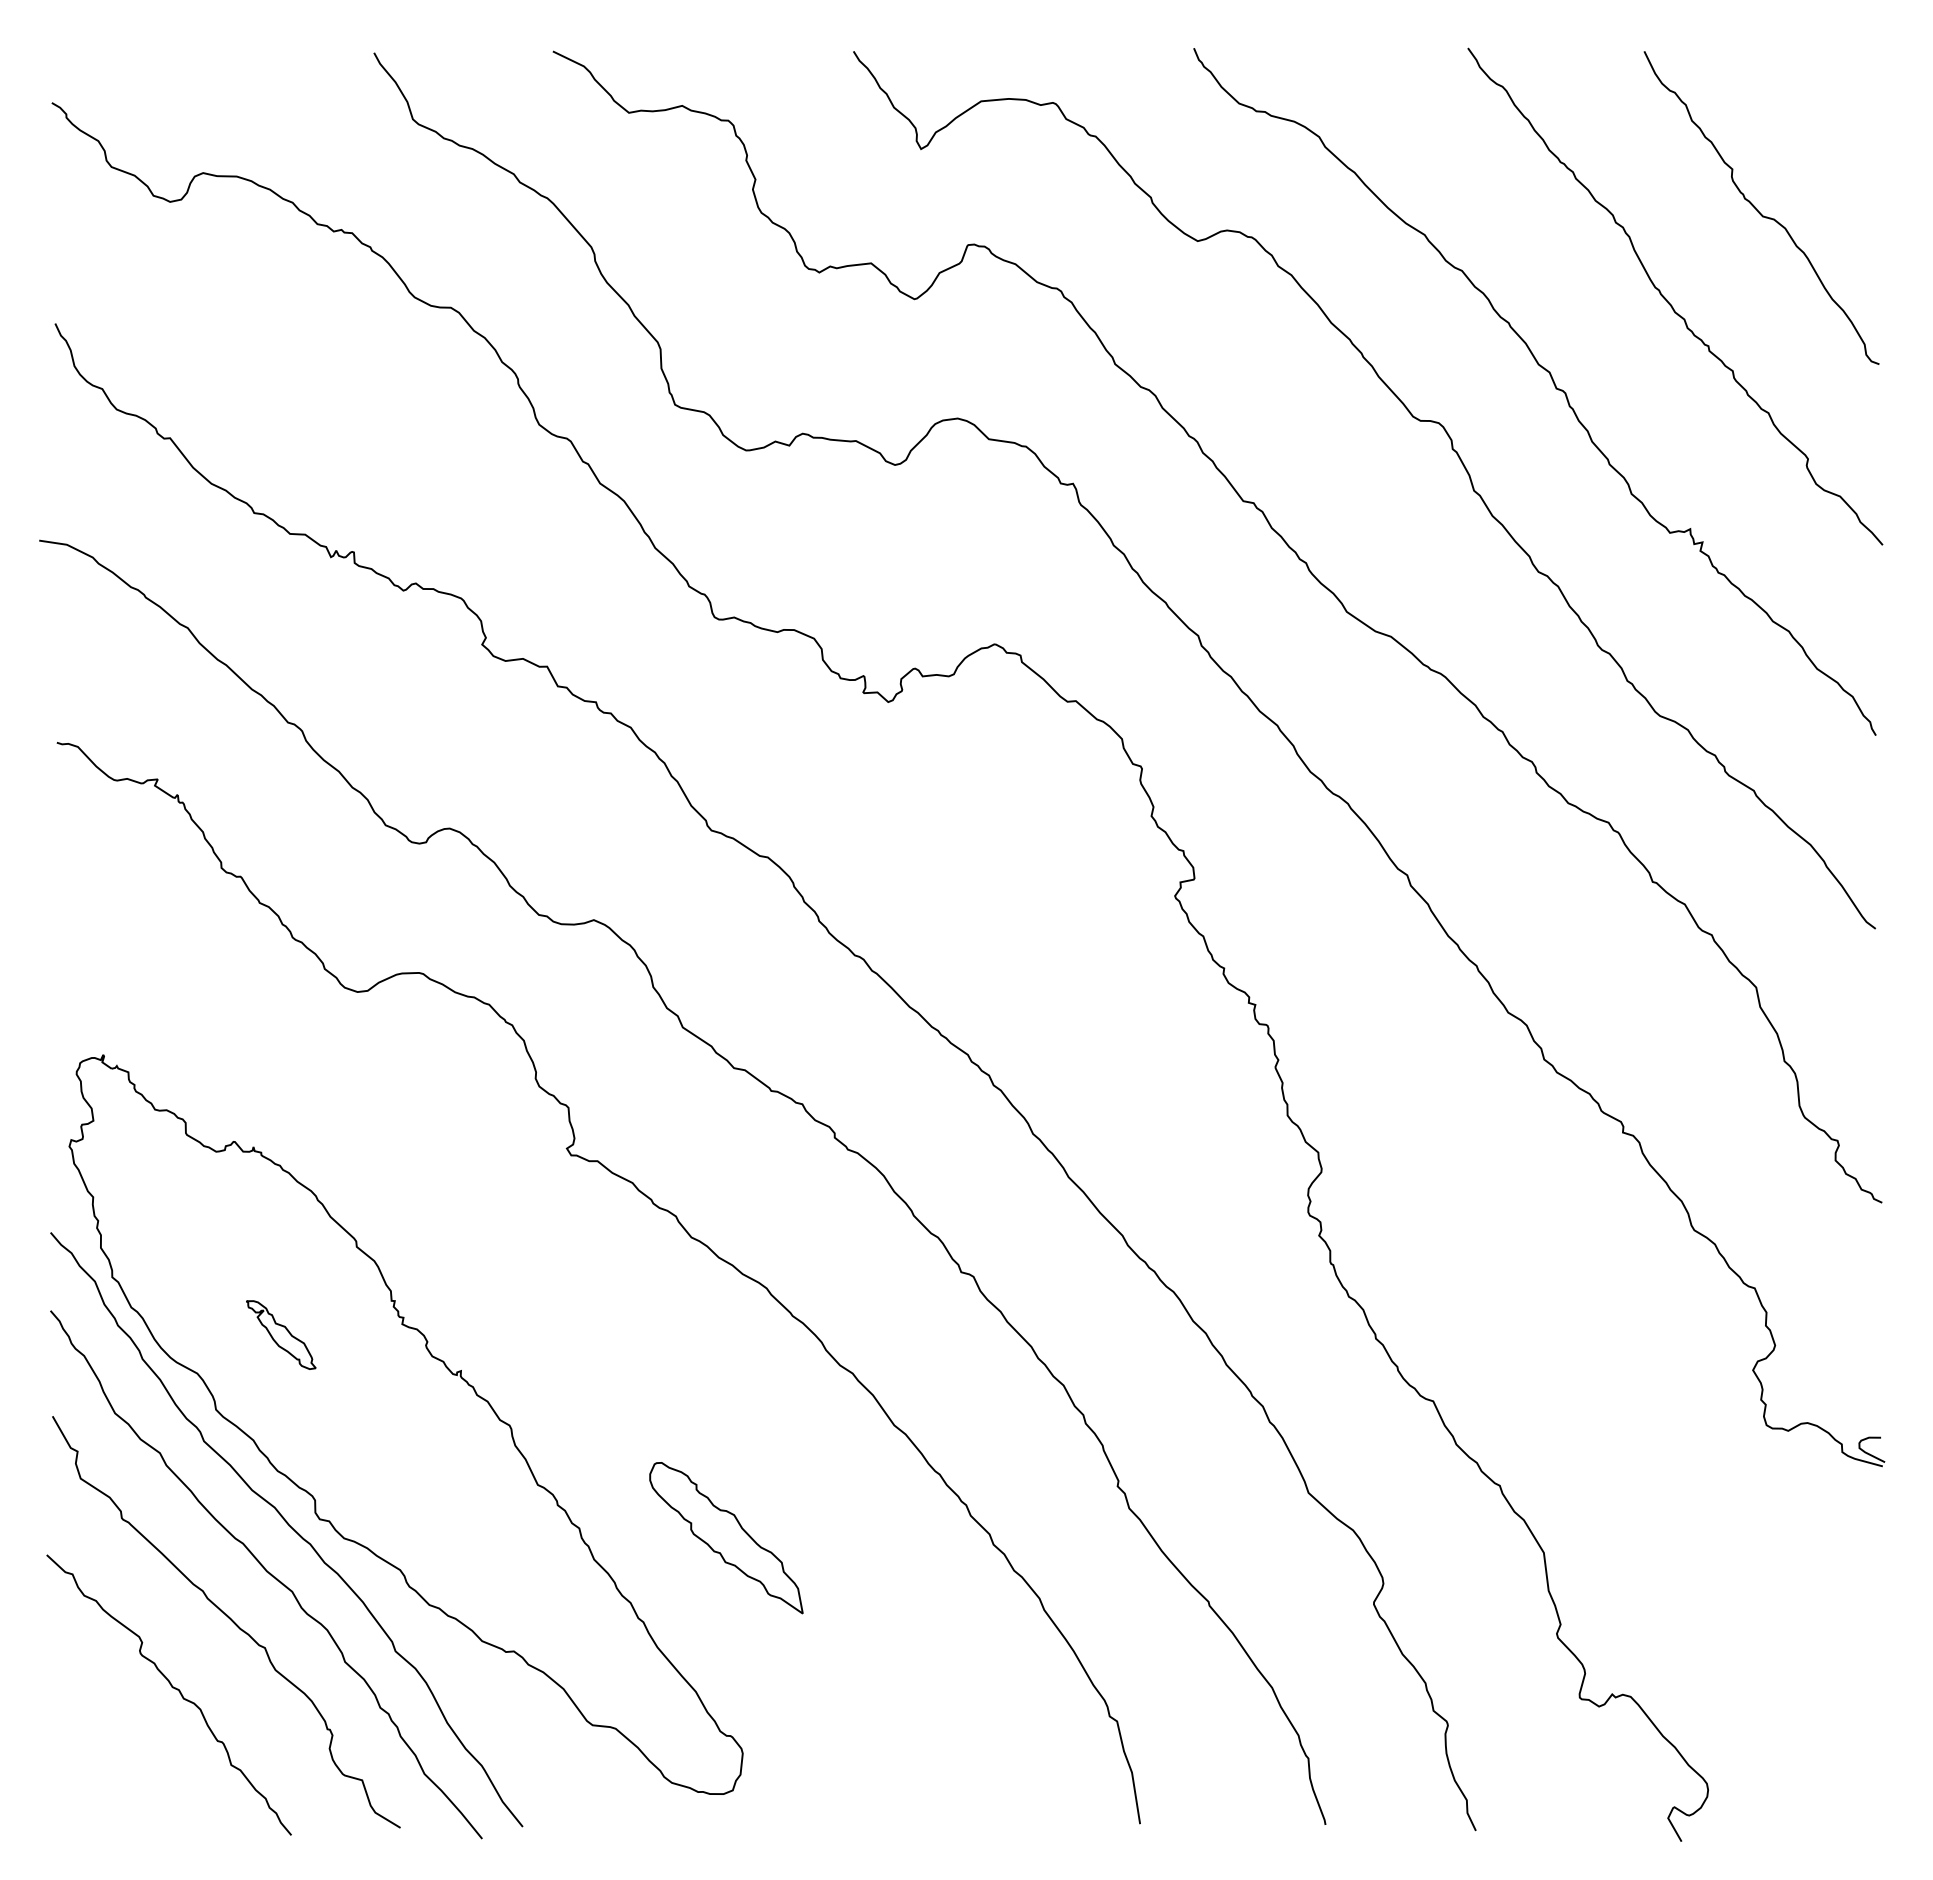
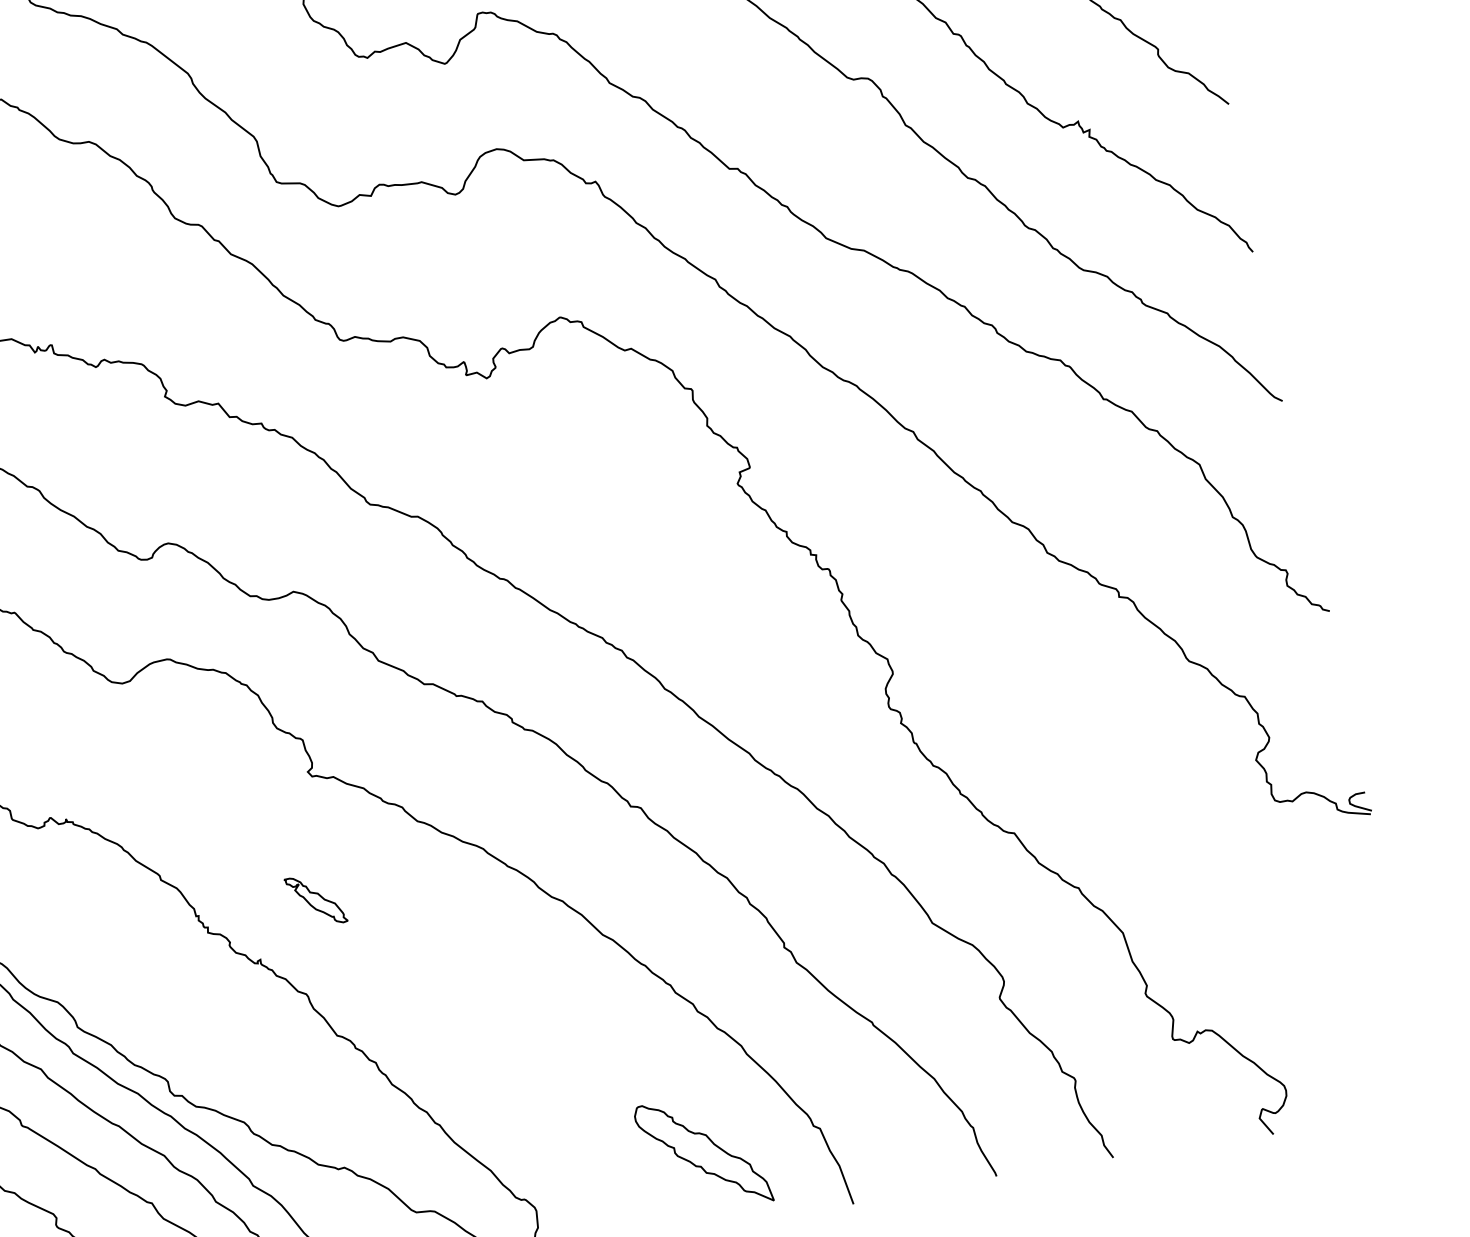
part: (281, 1334) -> (316, 900), moved
part: (726, 1538) -> (703, 1154), moved

